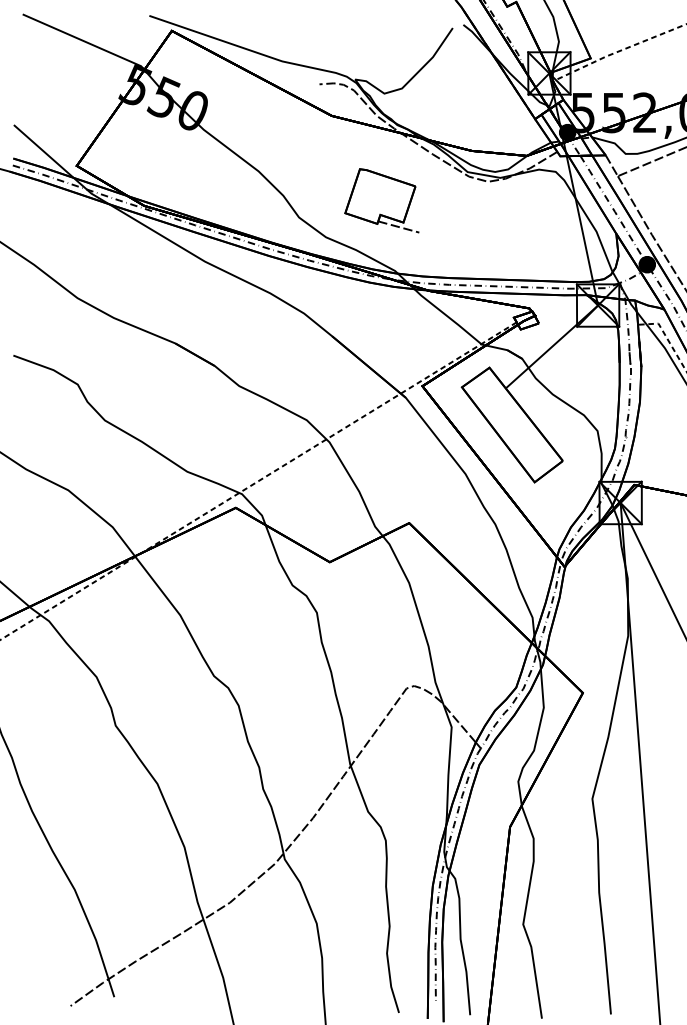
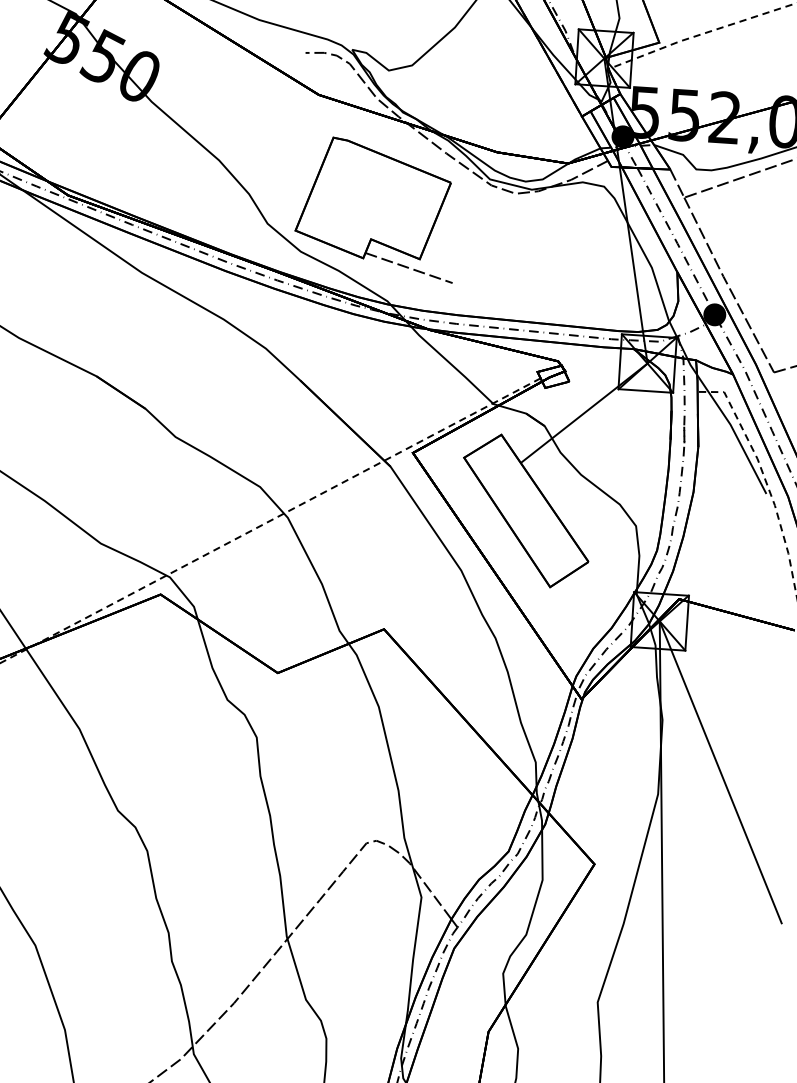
part: (381, 200) -> (375, 208), size x1.67

